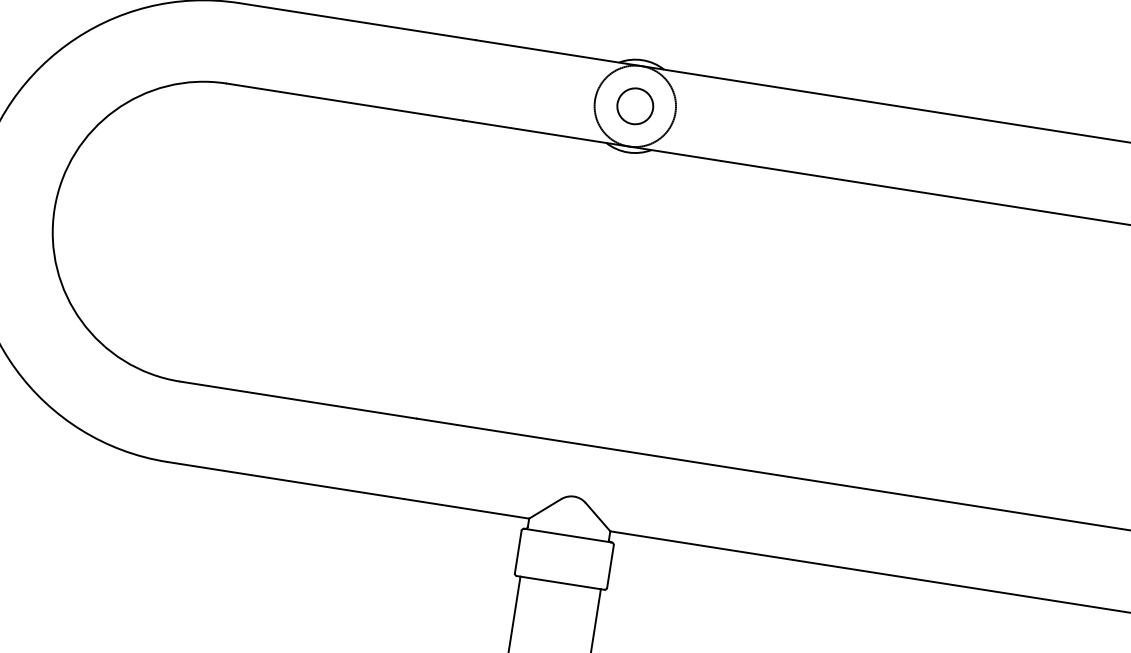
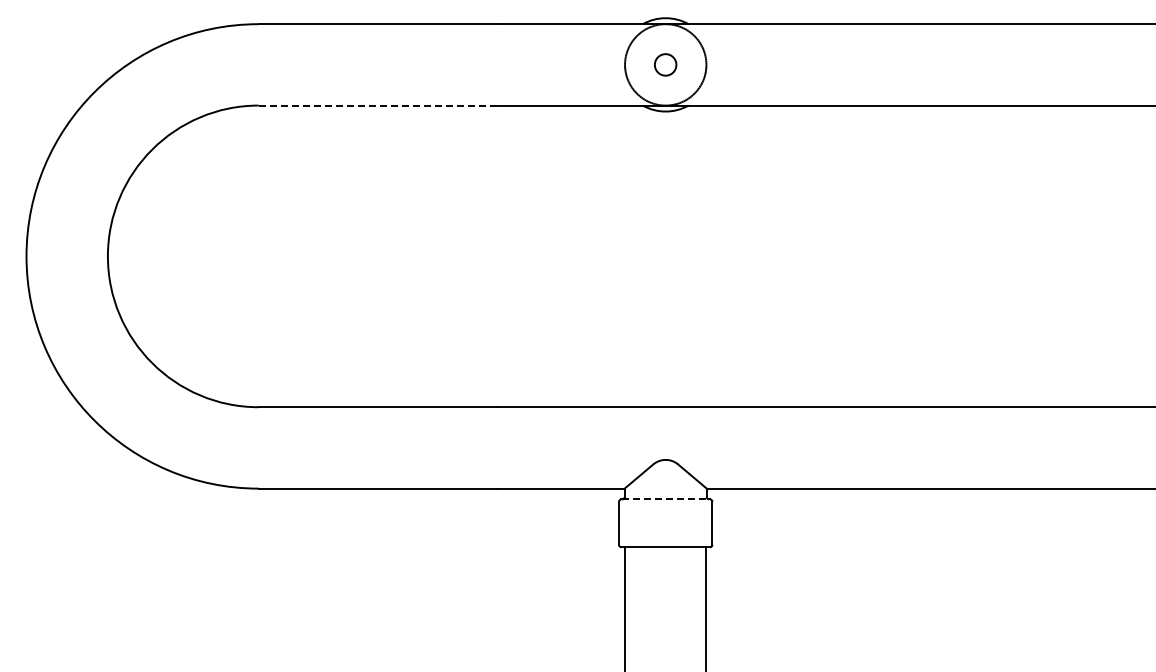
line: (345, 102) -> (378, 105), solid -> dashed
circle: (635, 105) -> (665, 64), size x0.6
line: (568, 535) -> (666, 499), solid -> dashed

